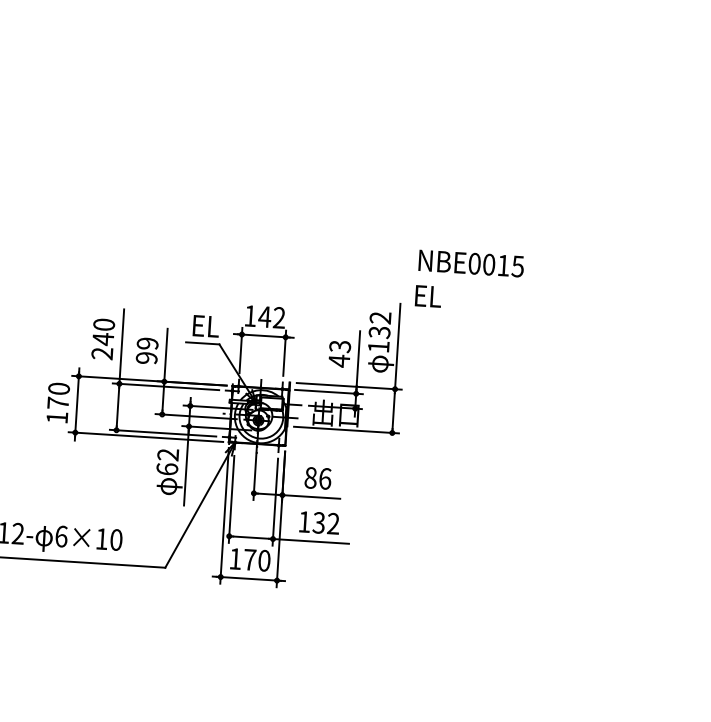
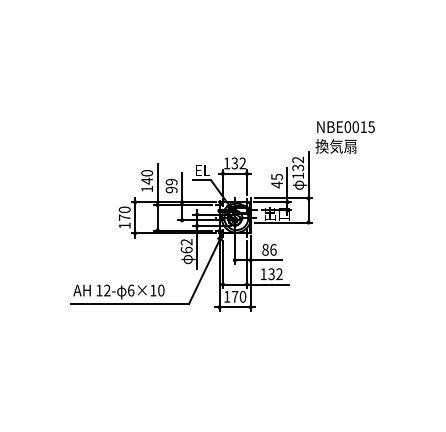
text: (450, 297) -> (335, 146), EL -> 換気扇
text: (264, 317) -> (234, 163), 142 -> 132
text: (339, 345) -> (276, 176), 43 -> 45
text: (101, 352) -> (146, 188), 240 -> 140

